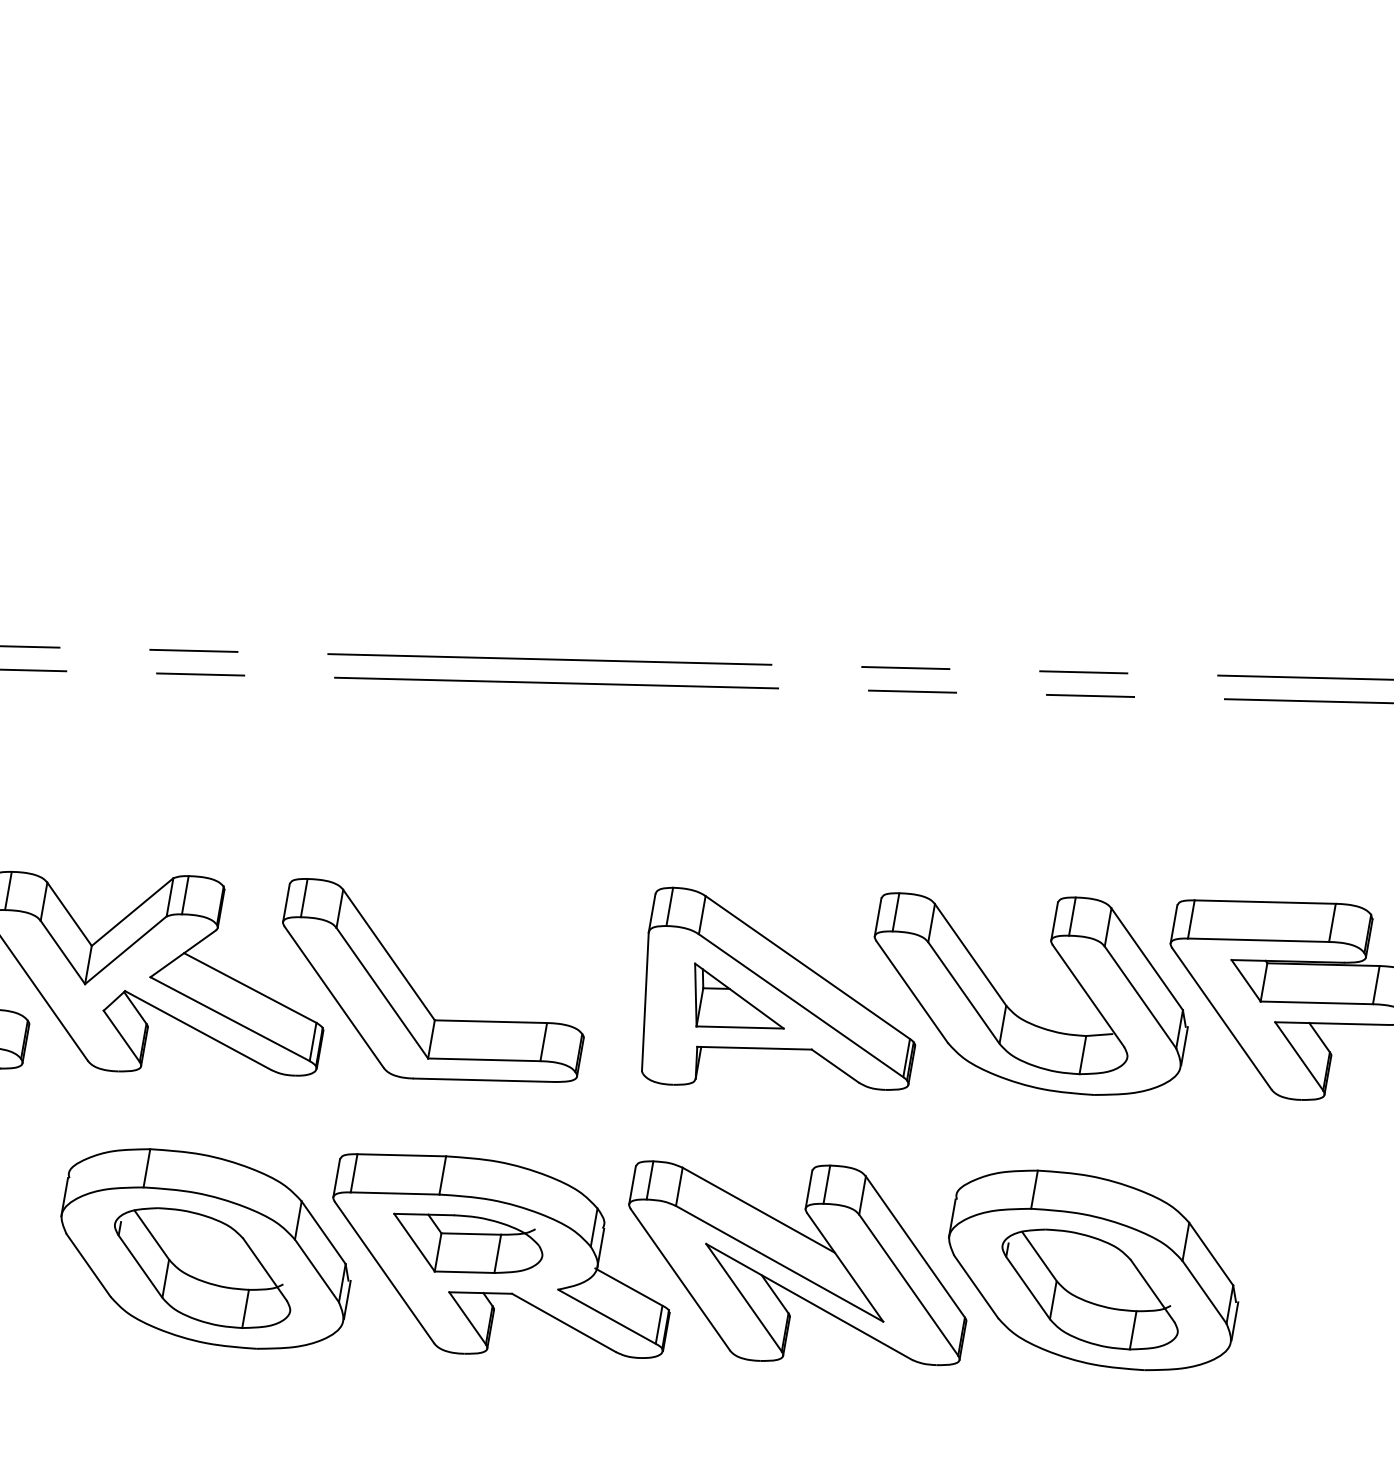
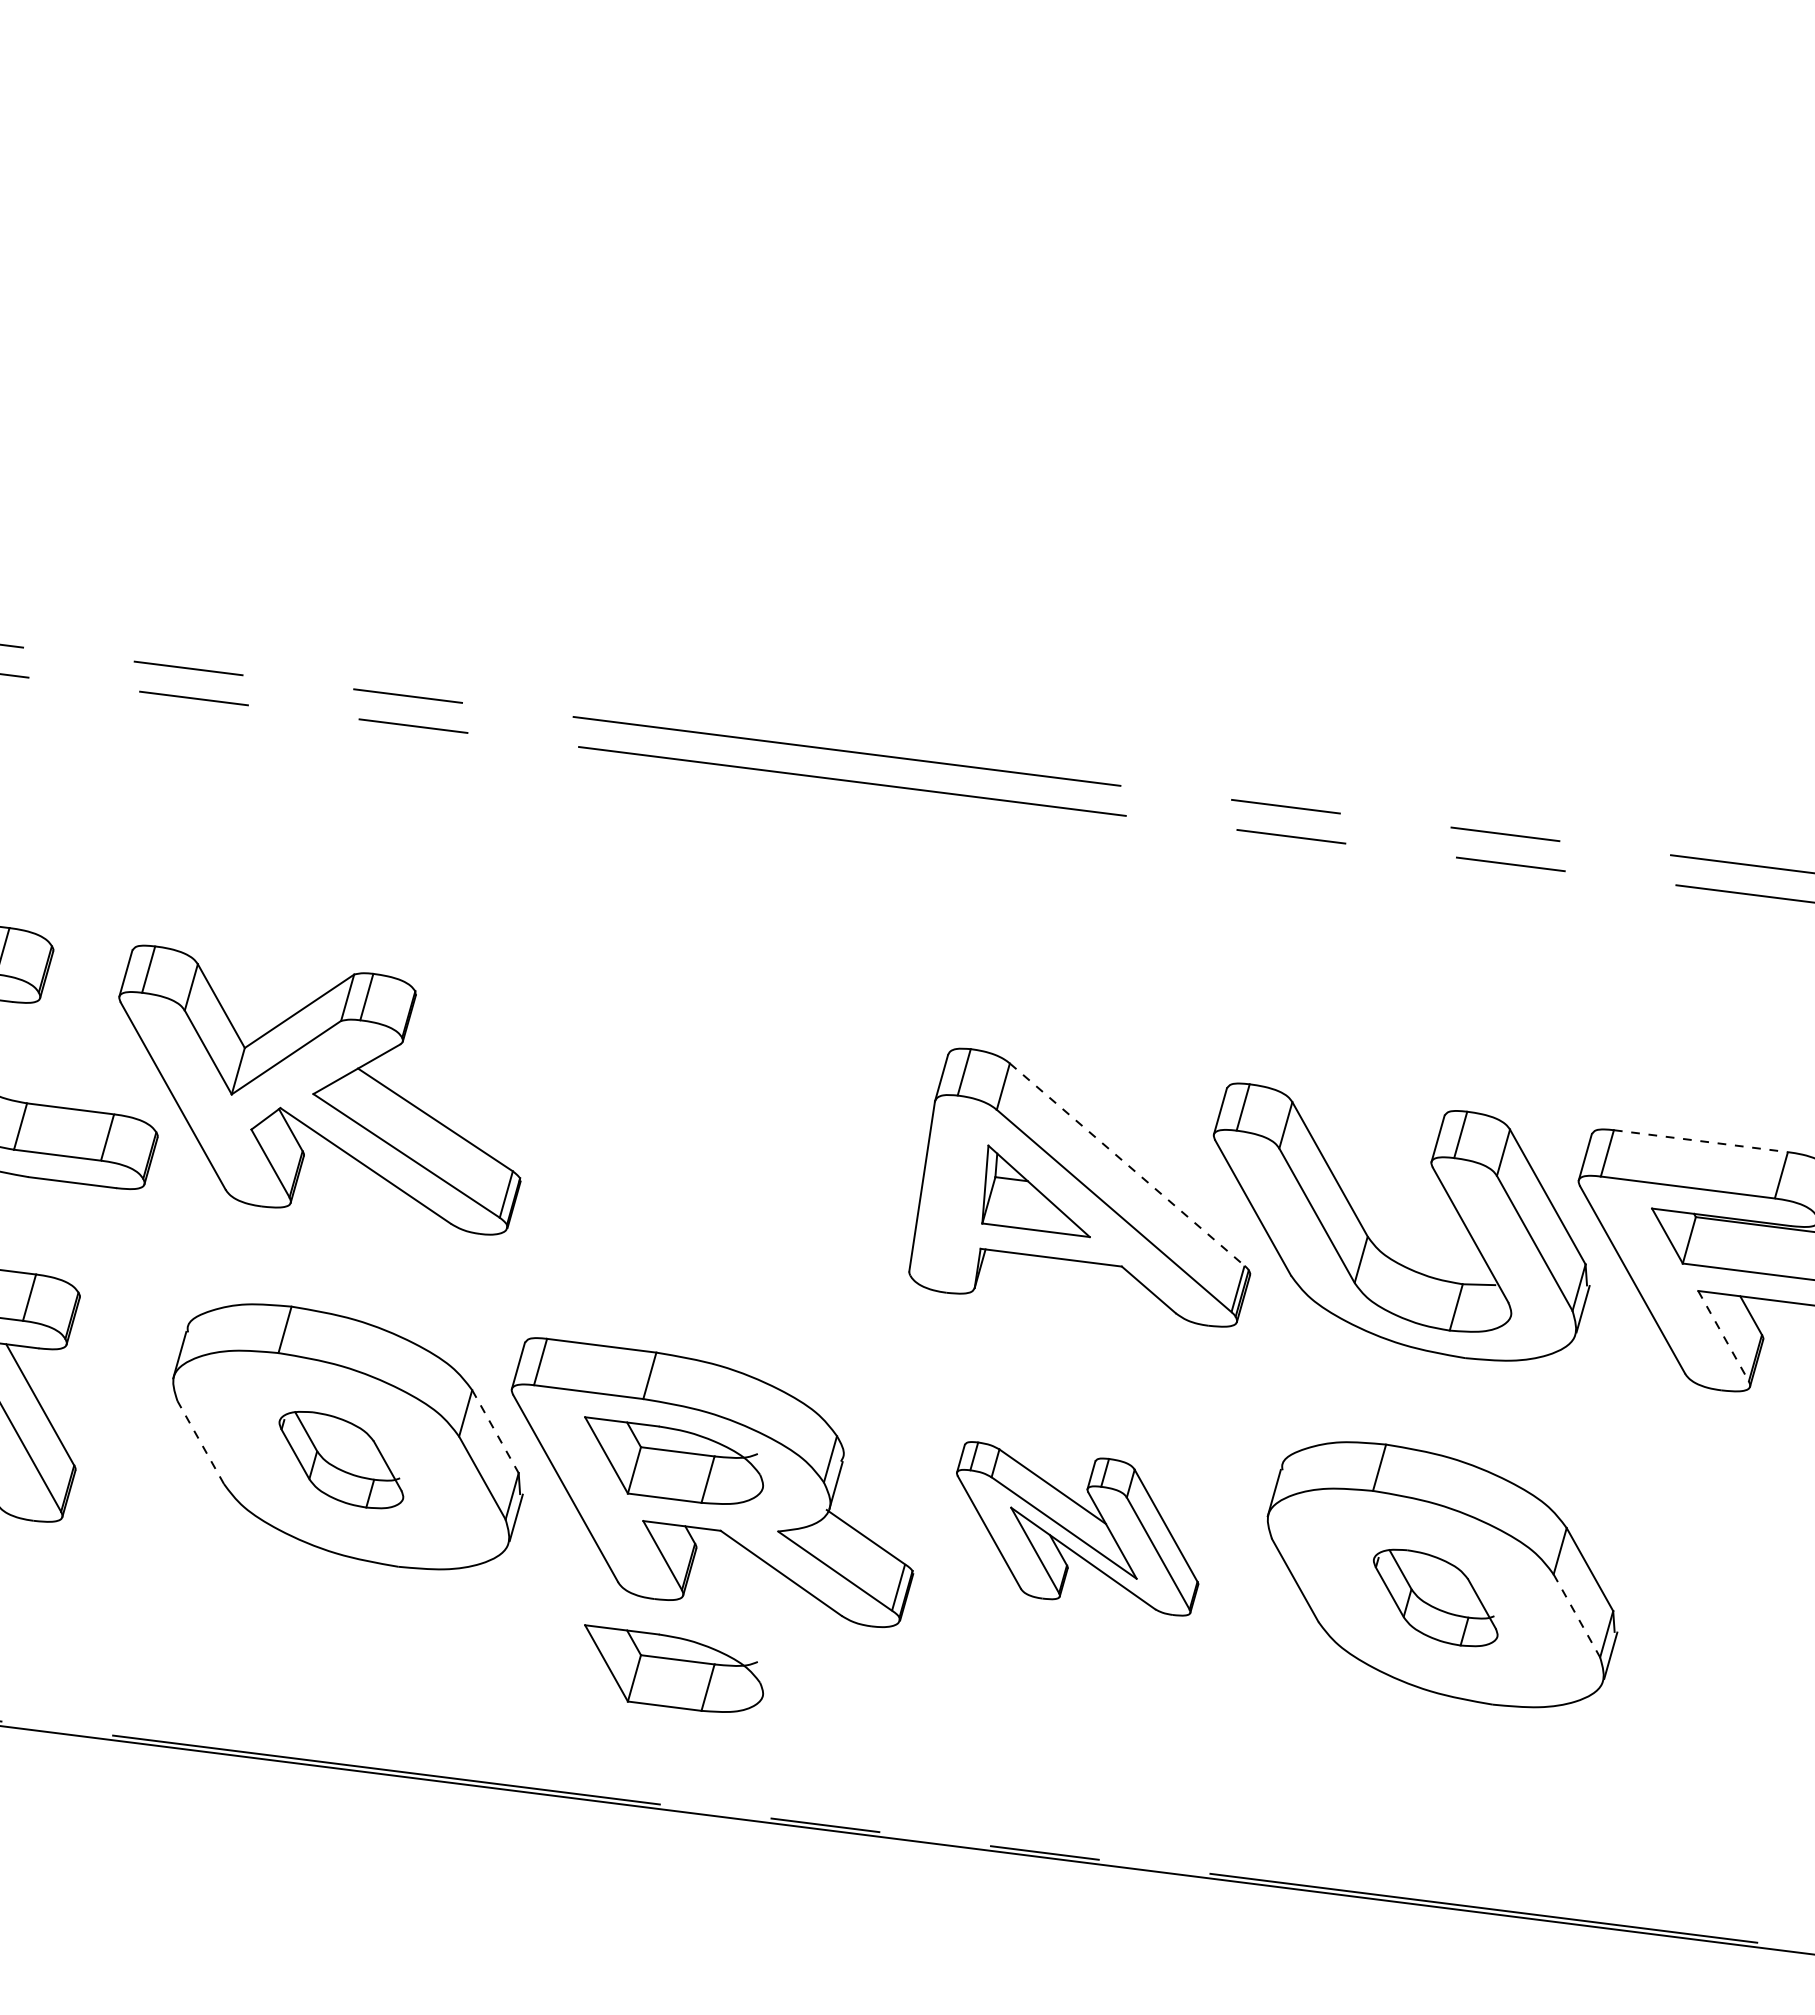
line: (1264, 902) -> (1700, 1141), solid -> dashed
line: (808, 967) -> (1127, 1164), solid -> dashed
part: (416, 992) -> (640, 1146), removed
line: (1299, 1056) -> (1723, 1336), solid -> dashed
line: (323, 1232) -> (495, 1431), solid -> dashed
part: (797, 1262) -> (1077, 1528), size x0.6
line: (88, 1265) -> (200, 1442), solid -> dashed
part: (202, 1267) -> (341, 1459), size x0.6
part: (1089, 1289) -> (1435, 1597), size x0.6
line: (1204, 1291) -> (1576, 1615), solid -> dashed
part: (485, 1407) -> (673, 1668), added

